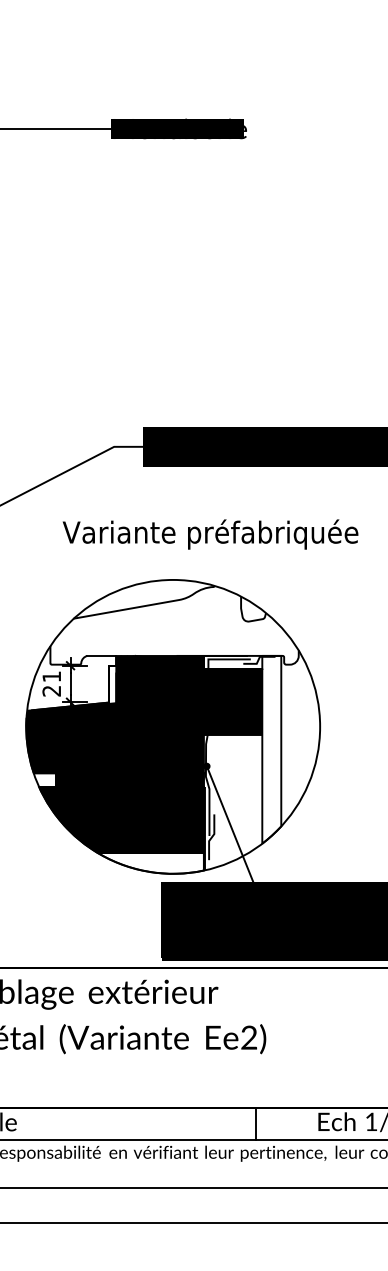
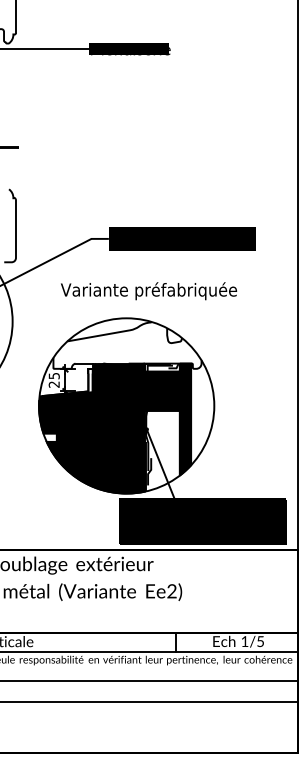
text: (50, 677) -> (53, 376), 21 -> 25
fill: (271, 749) -> (185, 419), added
fill: (149, 863) -> (112, 487), added

